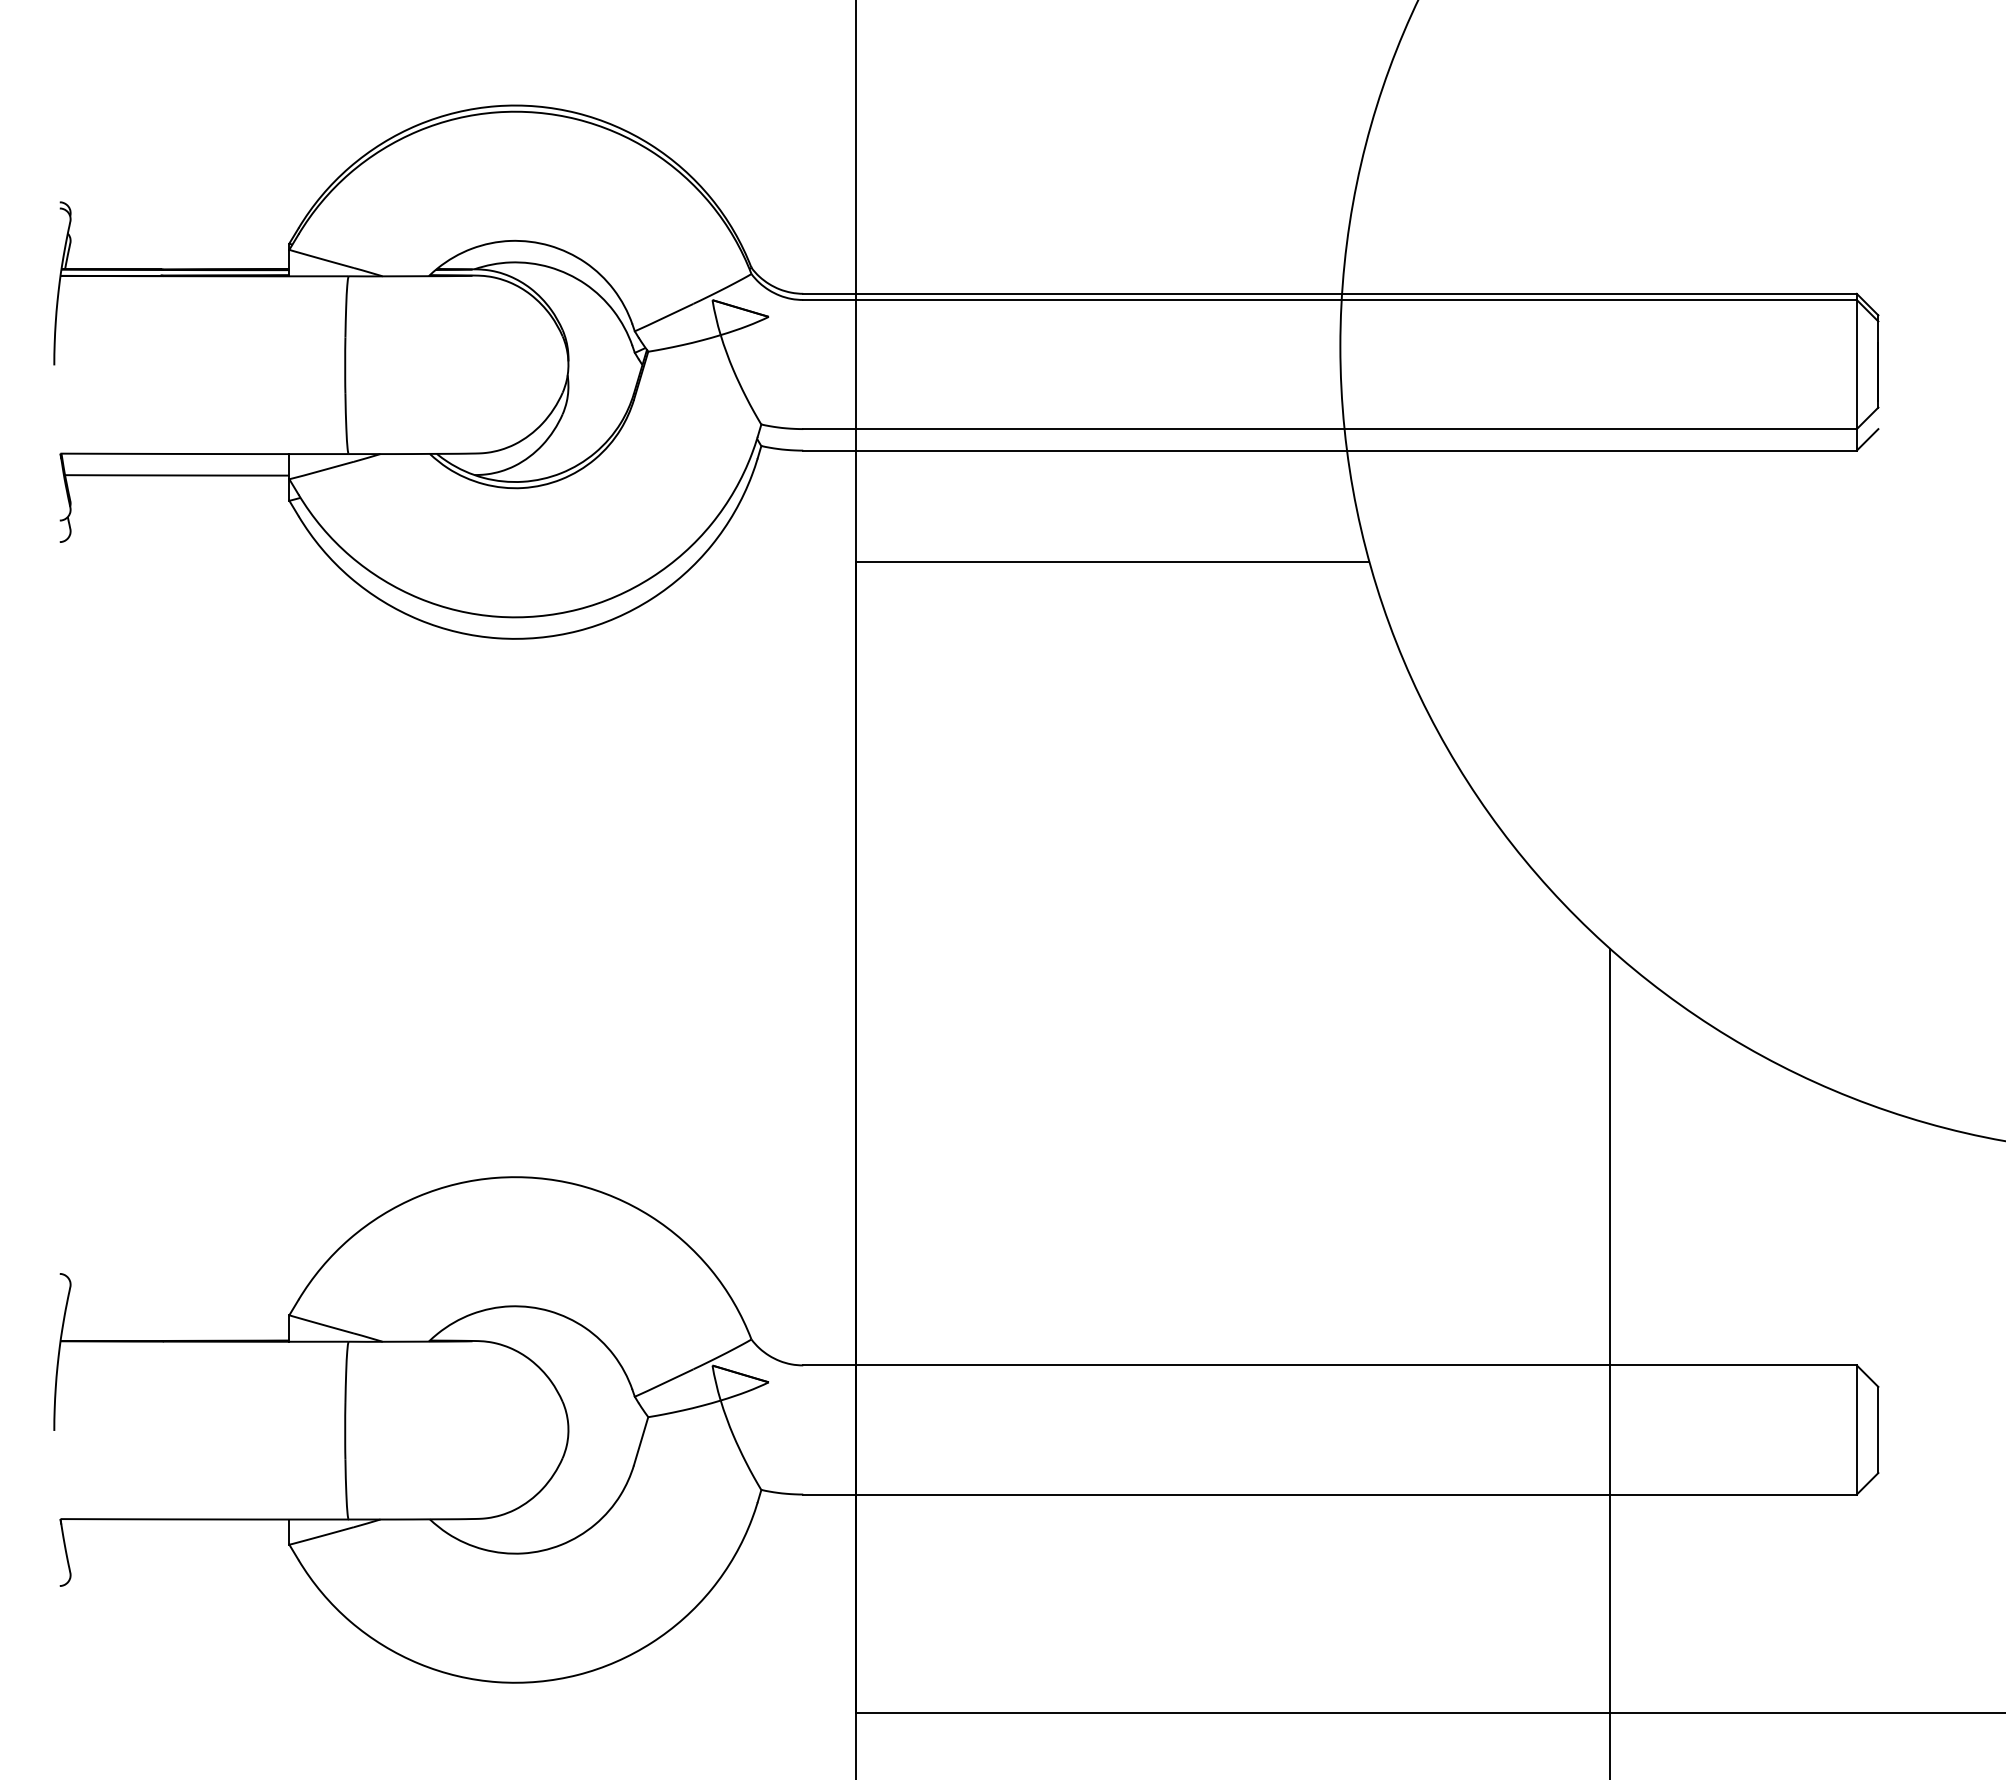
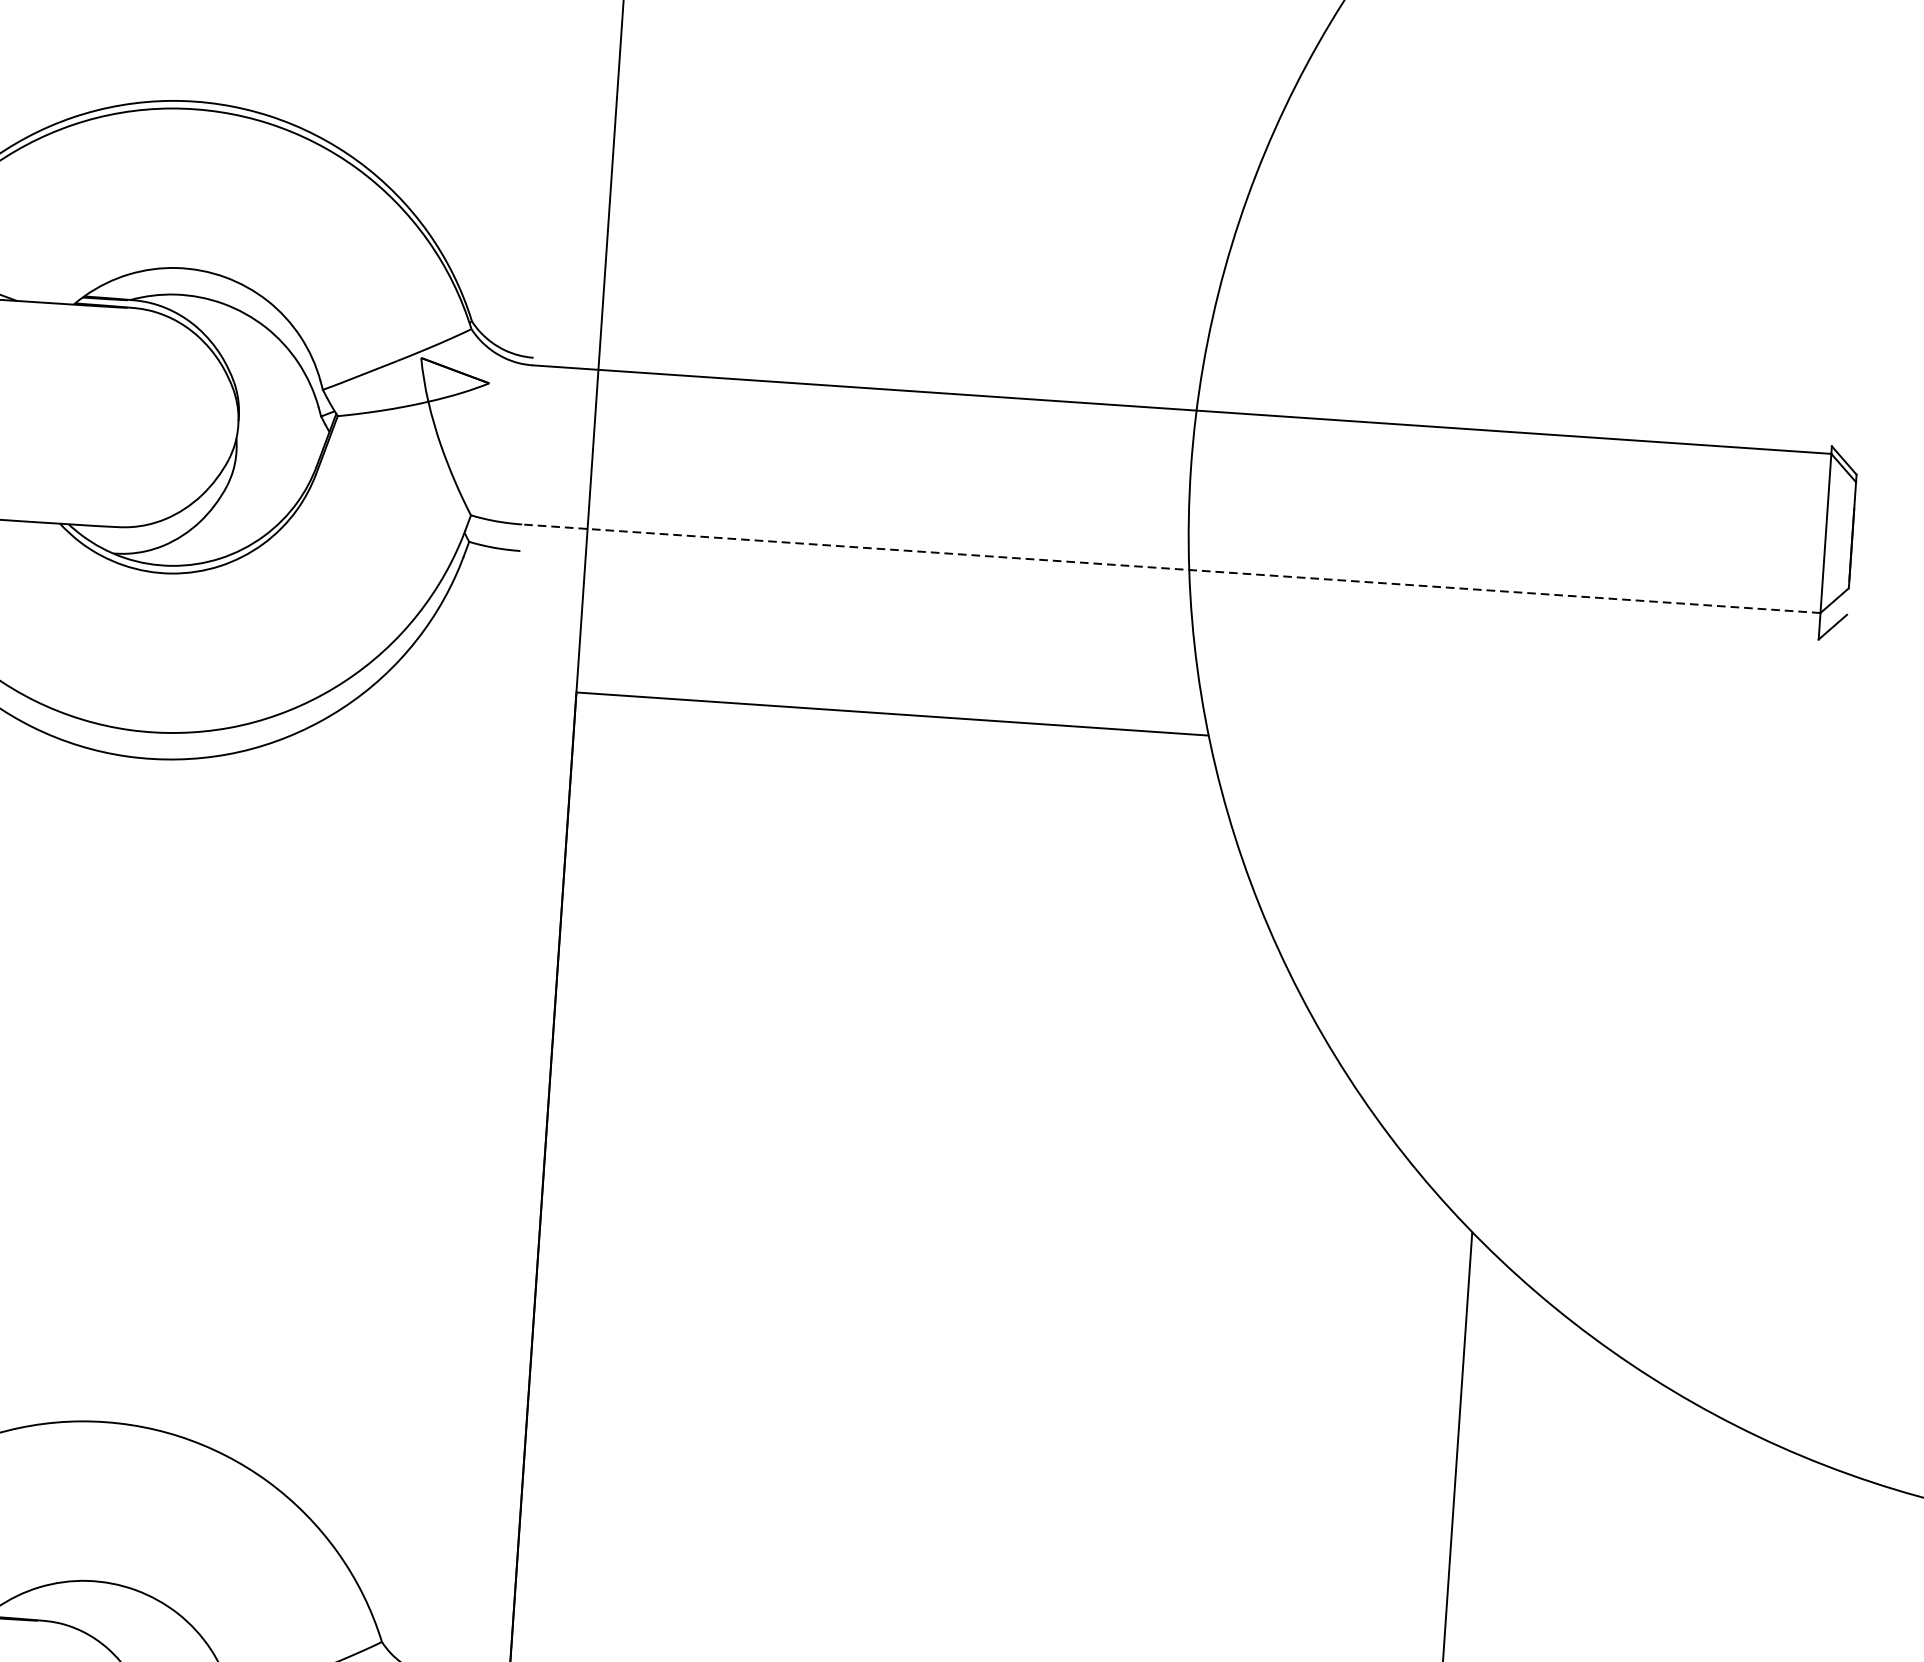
line: (1329, 293) -> (1182, 401), removed
line: (1330, 429) -> (1171, 569), solid -> dashed
line: (1329, 450) -> (1168, 595), removed

